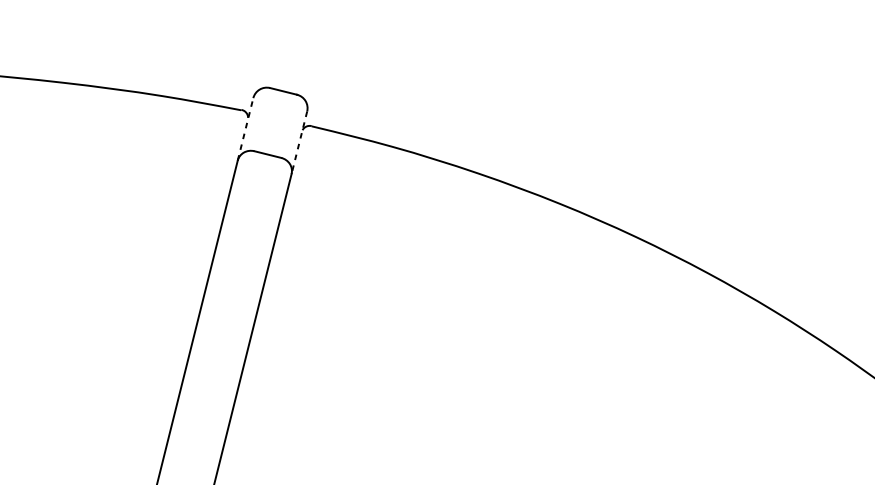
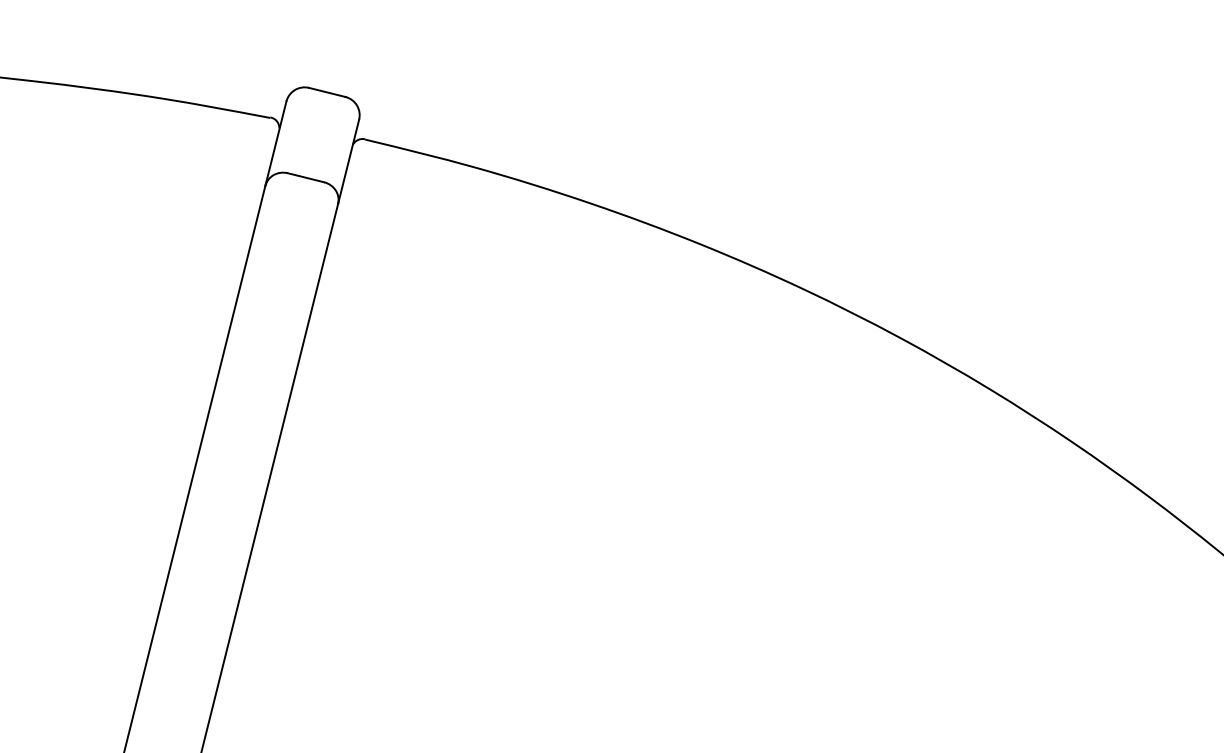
line: (245, 129) -> (276, 143), dashed -> solid
line: (299, 143) -> (348, 162), dashed -> solid

